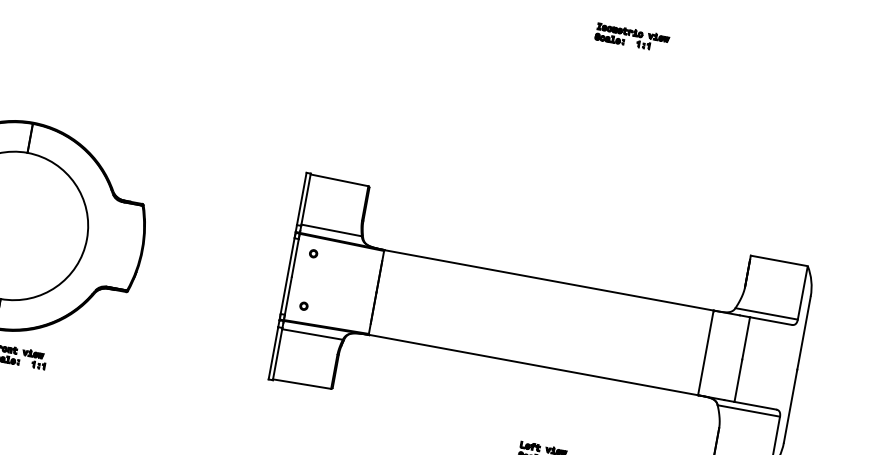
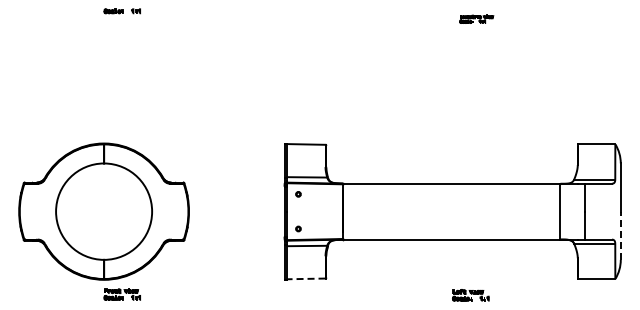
part: (632, 38) -> (476, 19), size x0.7
line: (300, 383) -> (305, 278), solid -> dashed
line: (790, 405) -> (620, 235), solid -> dashed

